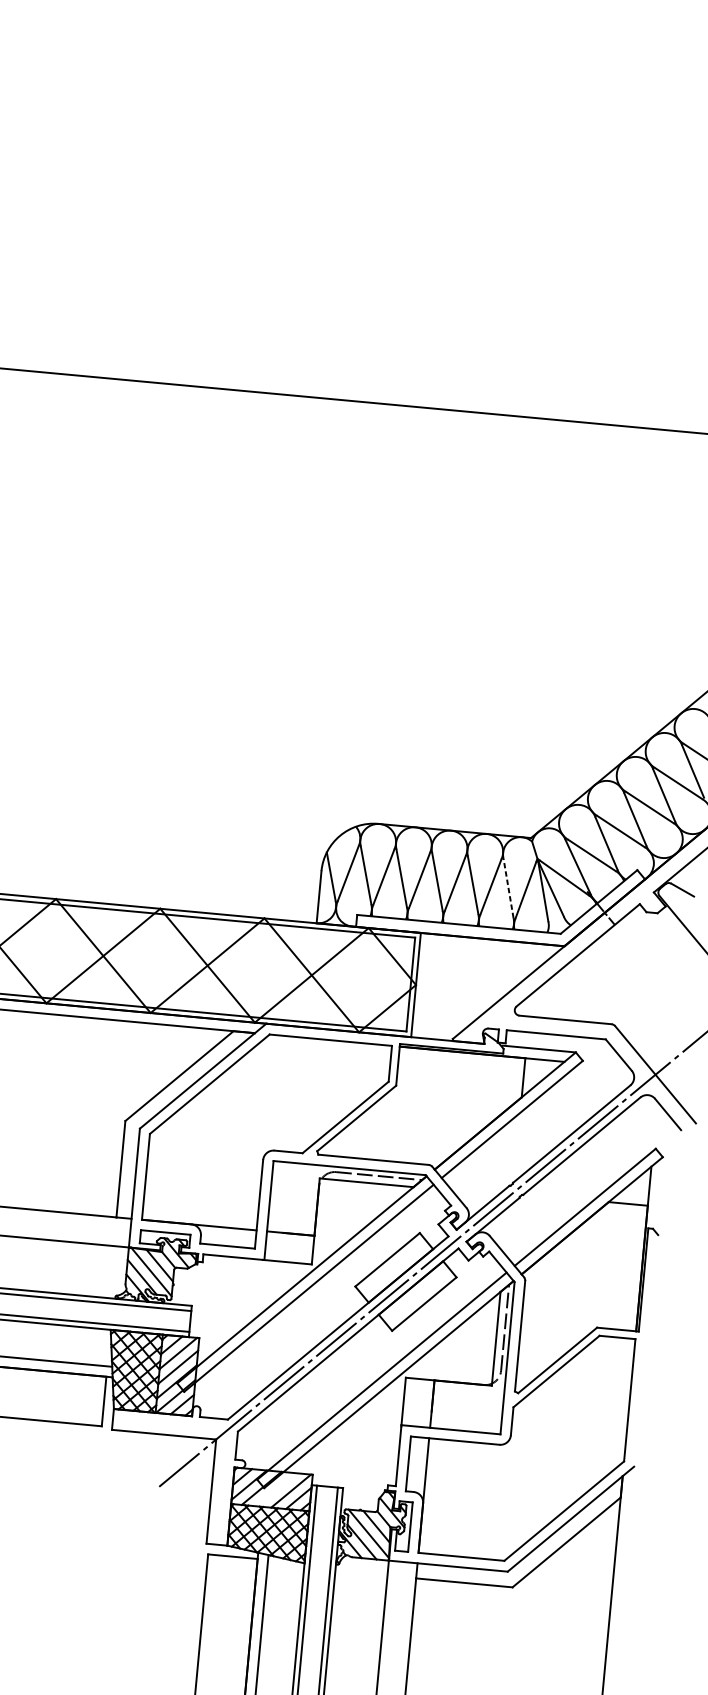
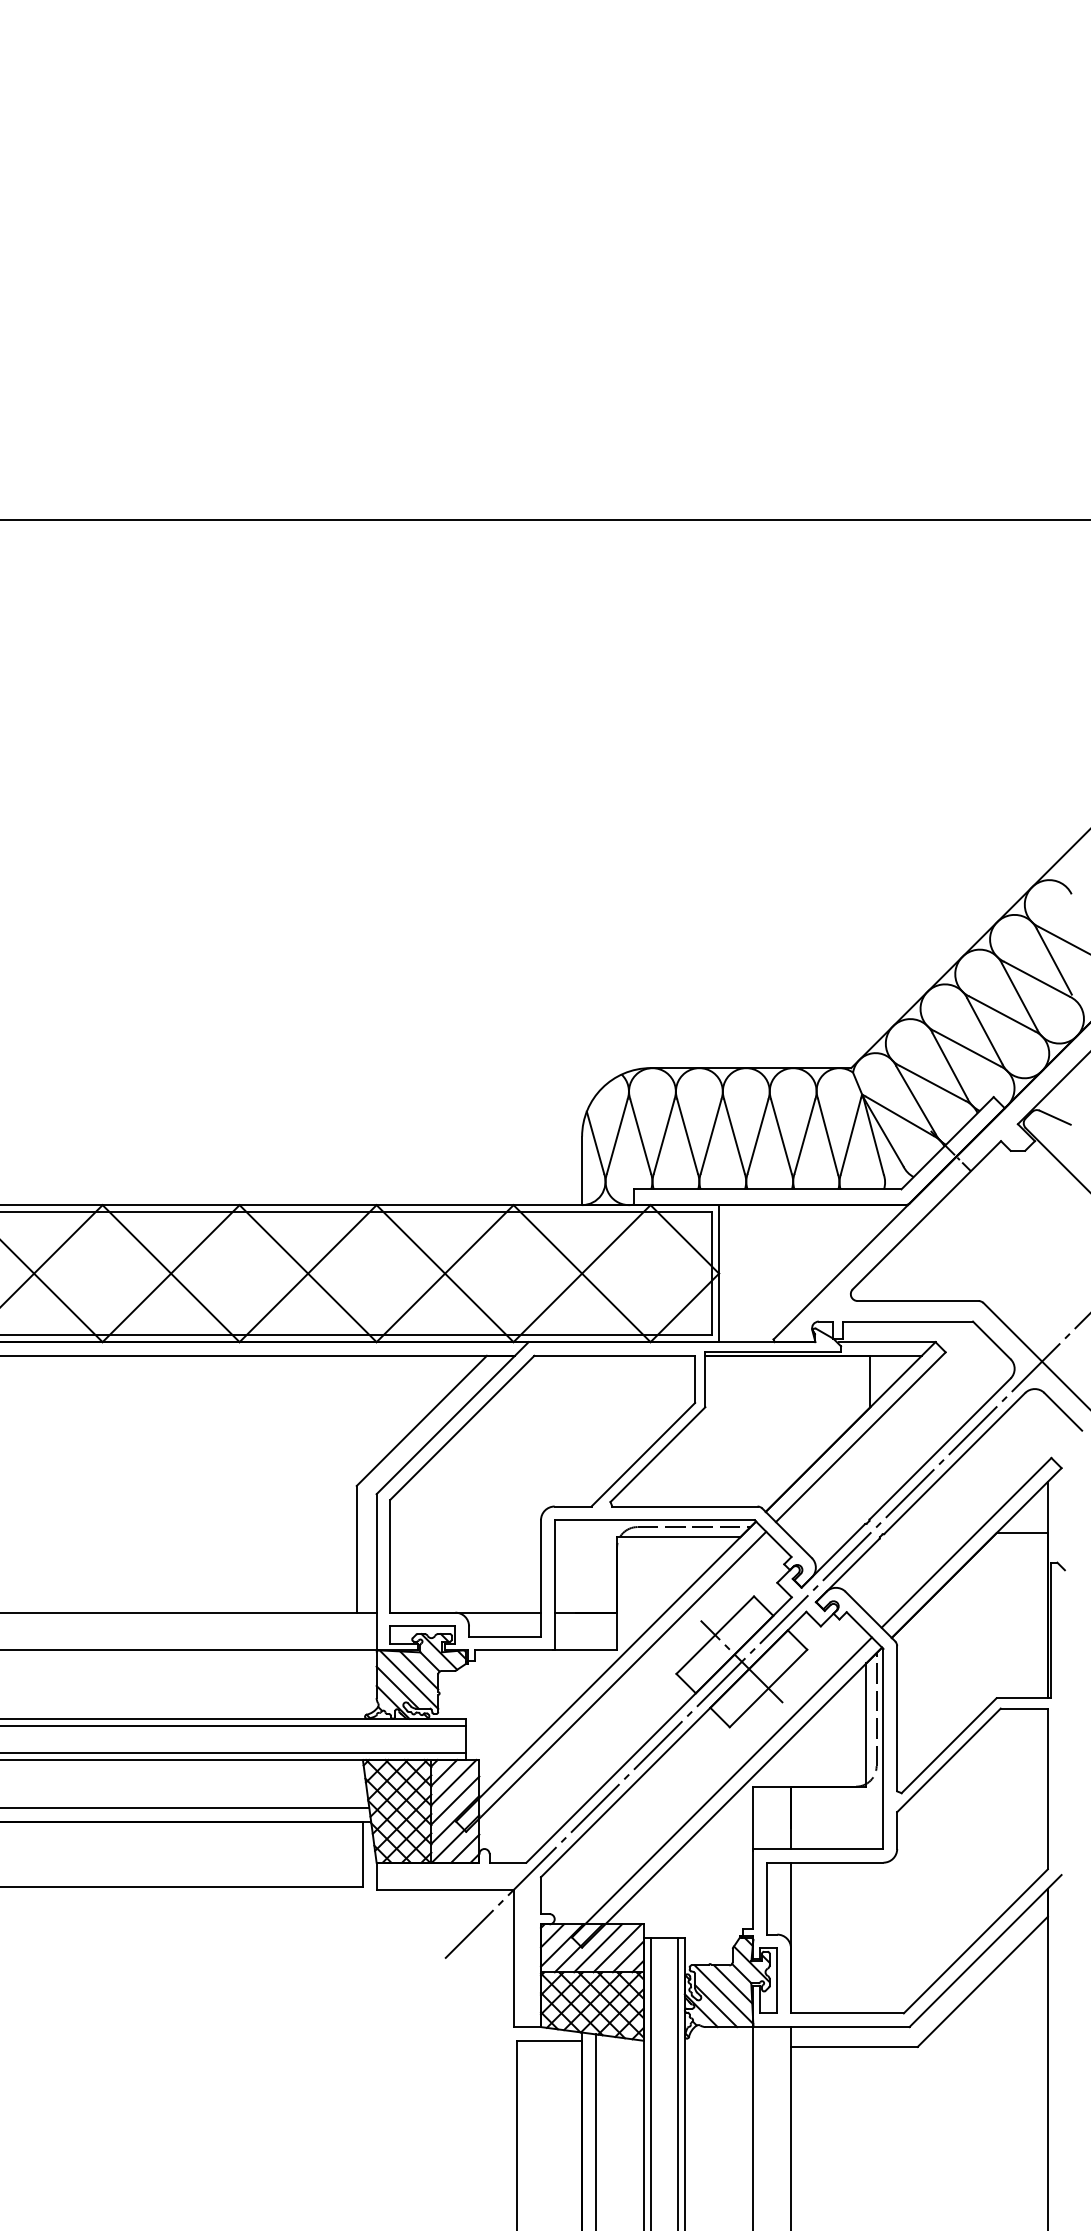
line: (508, 888) -> (827, 1136), dashed -> solid
line: (405, 1281) -> (741, 1661), added
line: (276, 1489) -> (598, 1948), added

